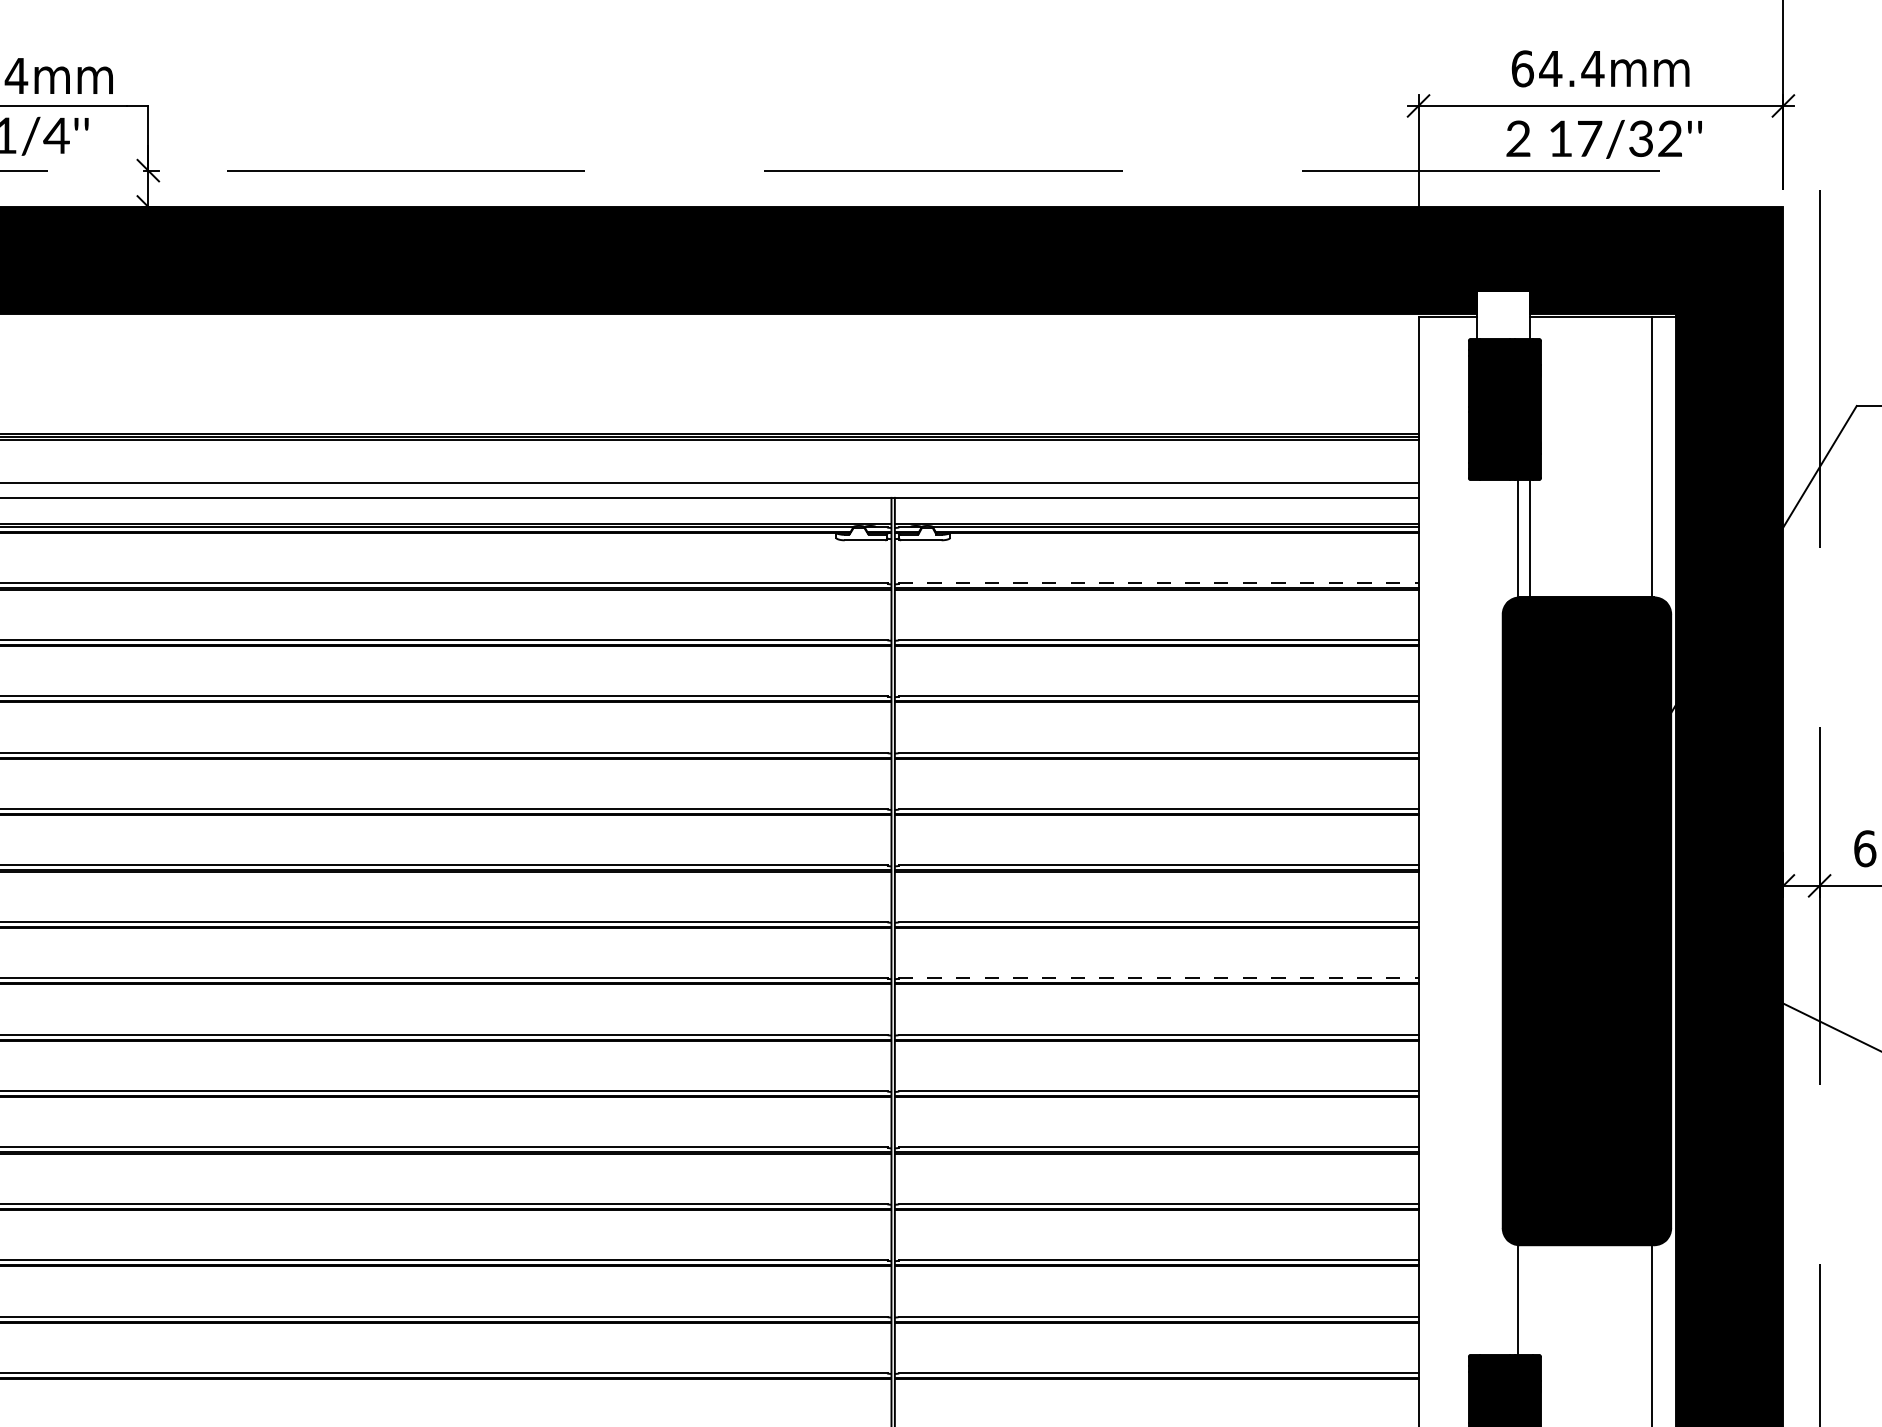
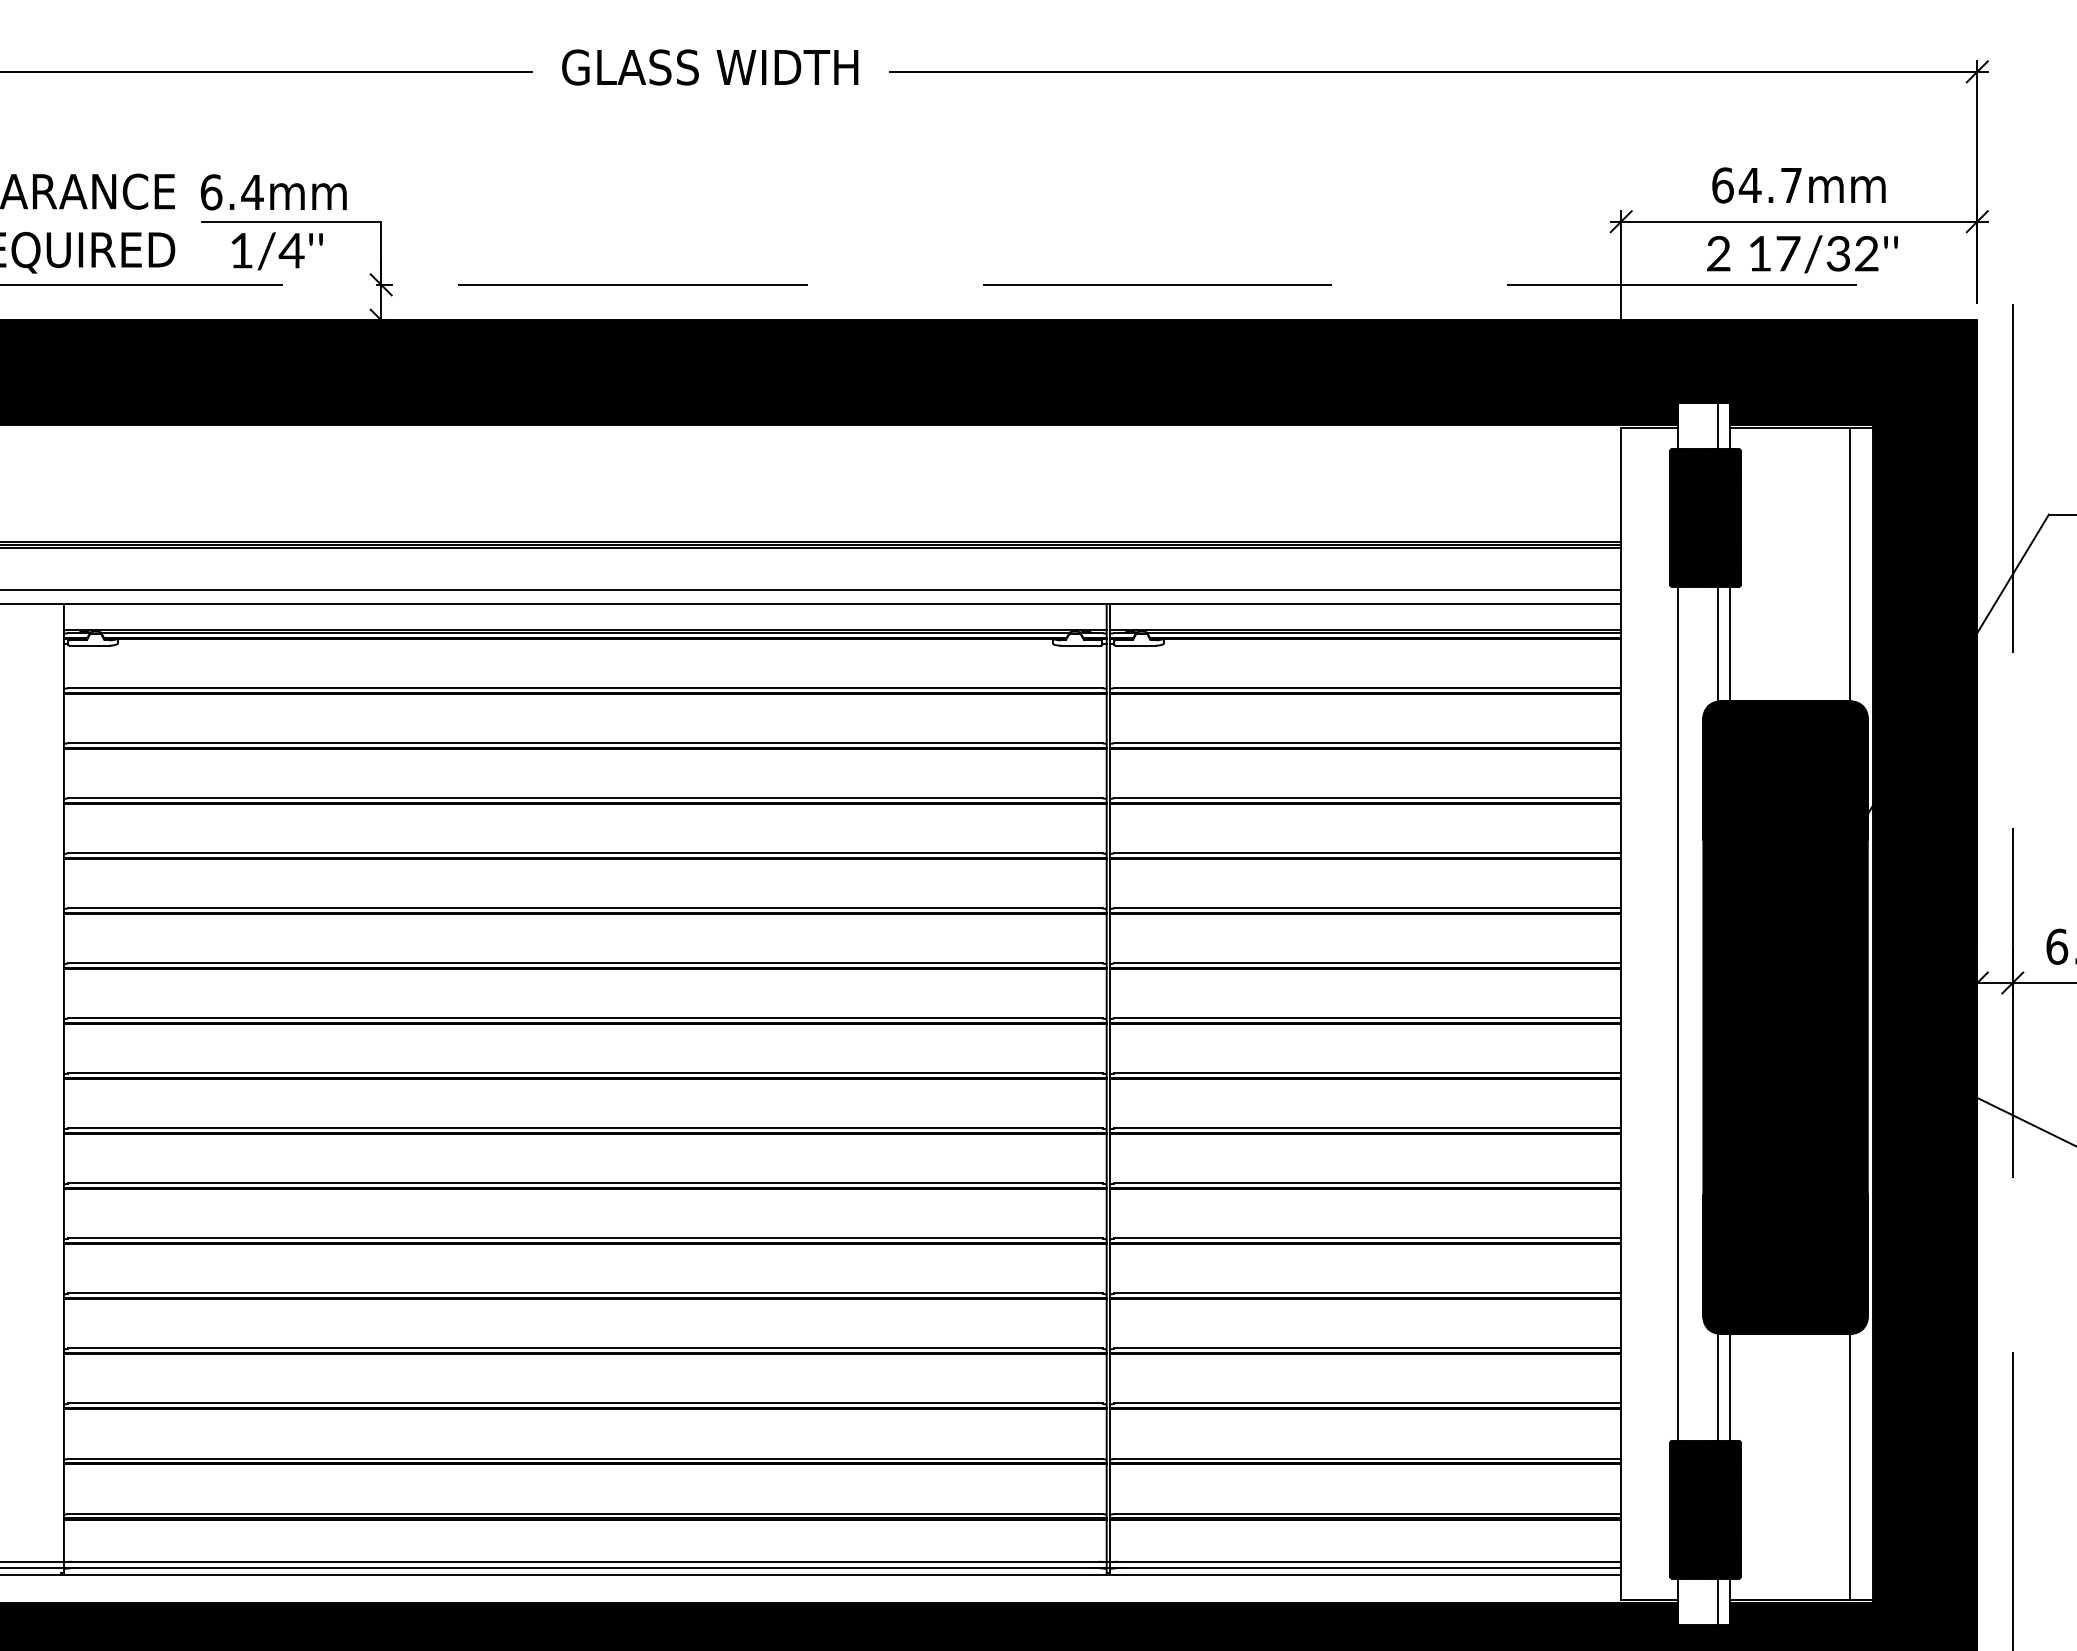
text: (1592, 68) -> (1791, 185), 64.4mm -> 64.7mm
line: (1517, 314) -> (1717, 425), added
line: (1158, 583) -> (1367, 687), dashed -> solid
line: (1477, 917) -> (1678, 1013), added
line: (1158, 978) -> (1367, 1073), dashed -> solid
line: (1529, 1299) -> (1729, 1386), added

